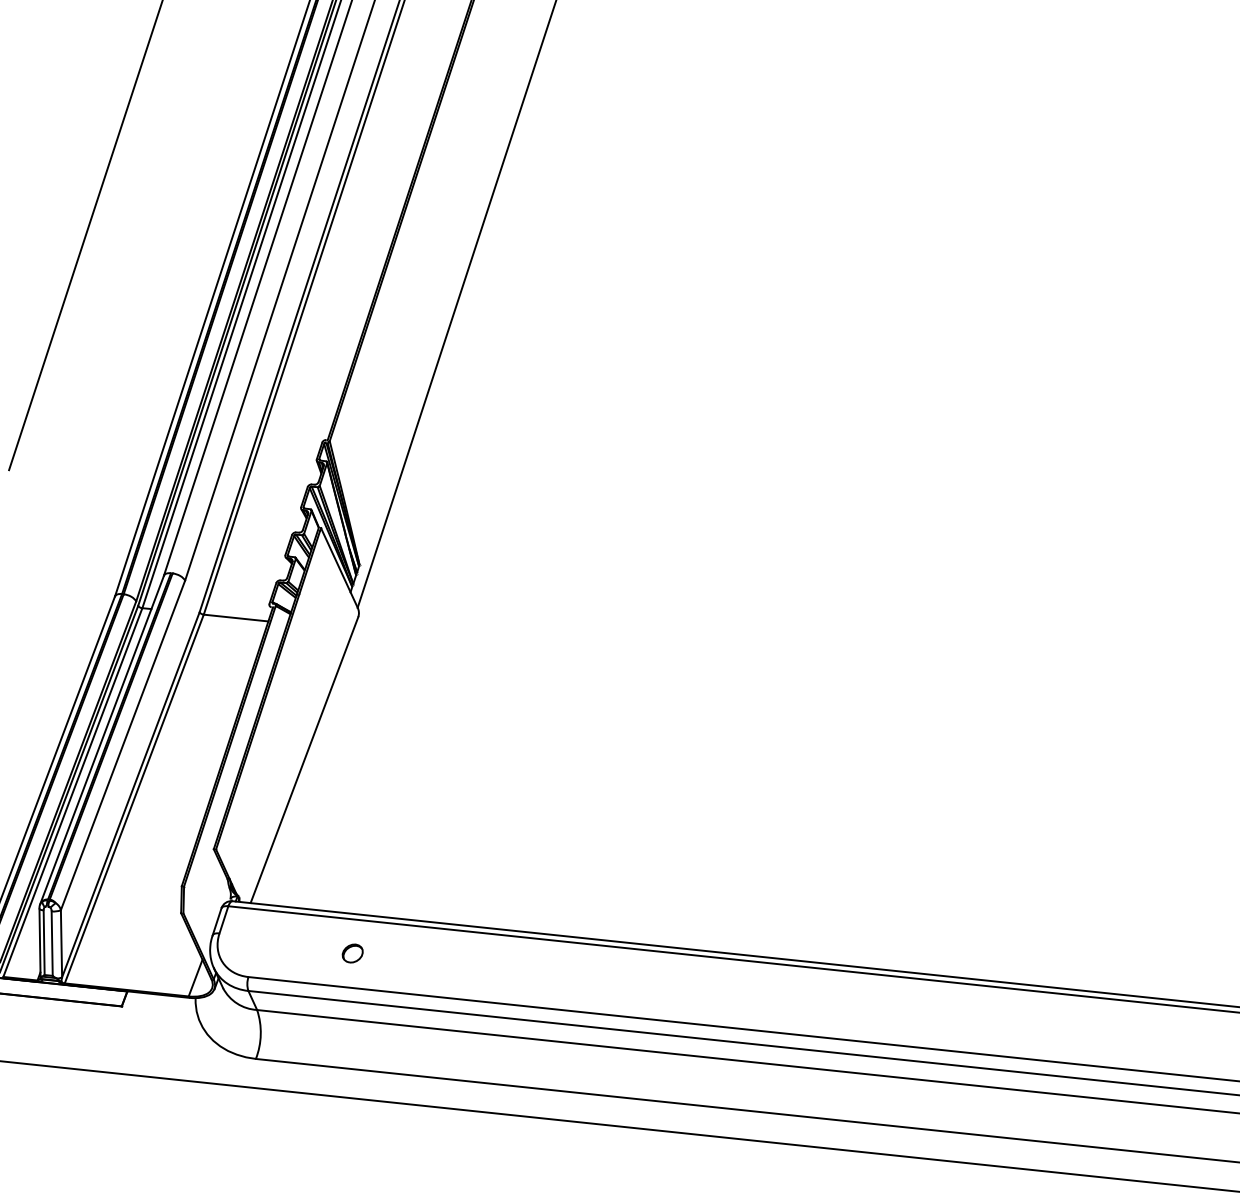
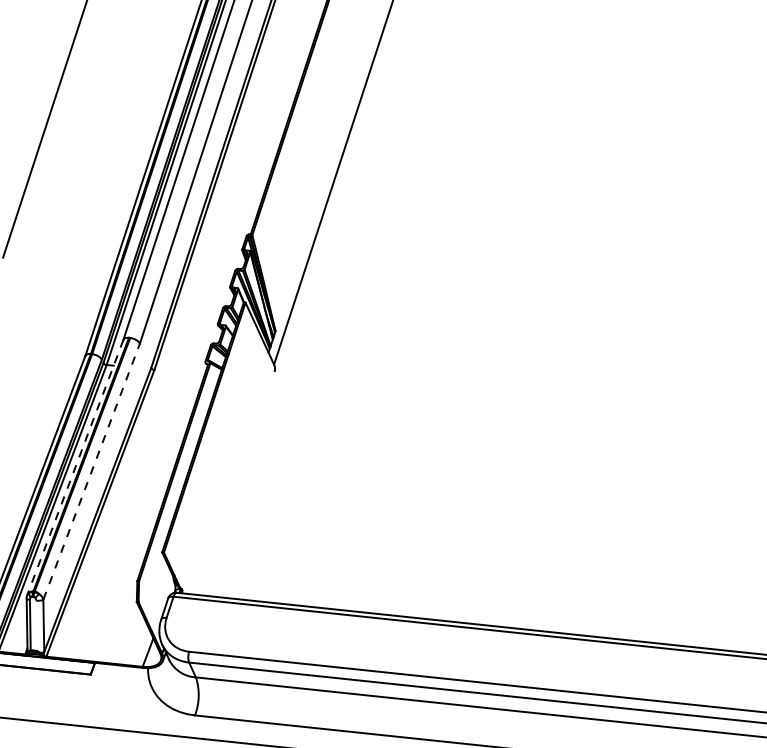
line: (235, 617) -> (179, 372), removed
line: (102, 739) -> (75, 467), solid -> dashed
line: (123, 744) -> (92, 470), solid -> dashed
line: (304, 760) -> (232, 483), removed
line: (51, 943) -> (36, 625), removed
part: (352, 953) -> (270, 633), removed

